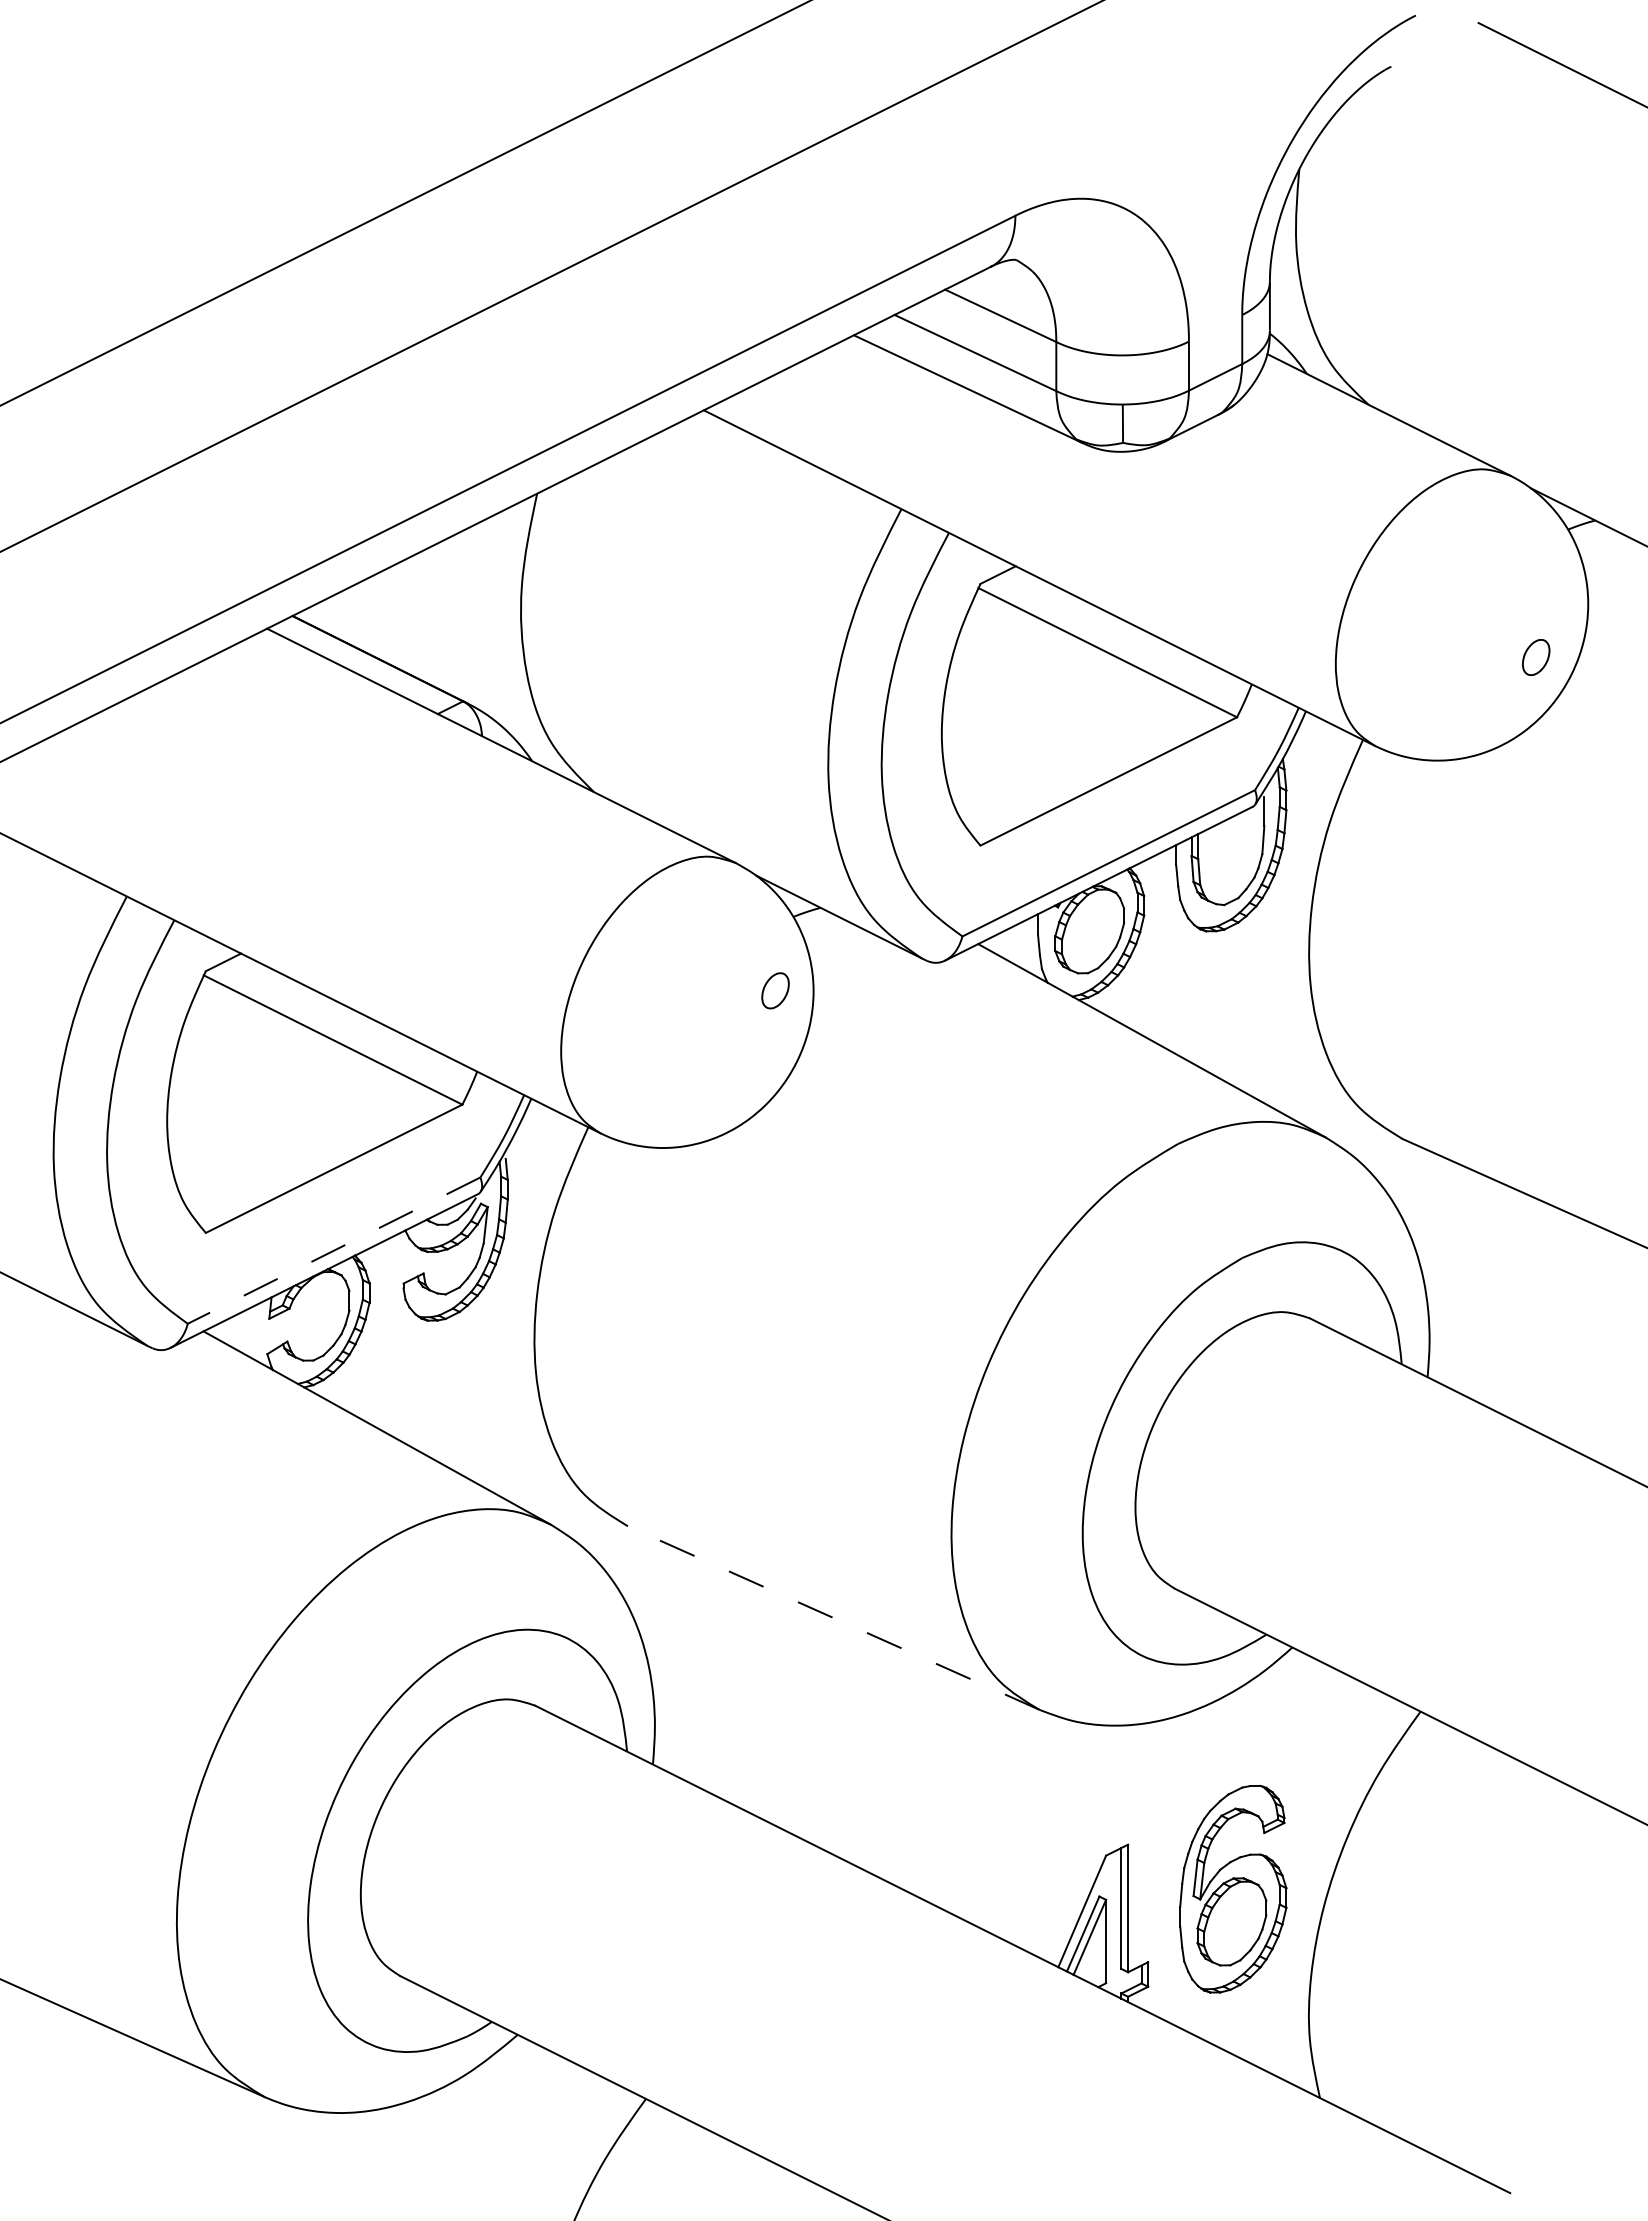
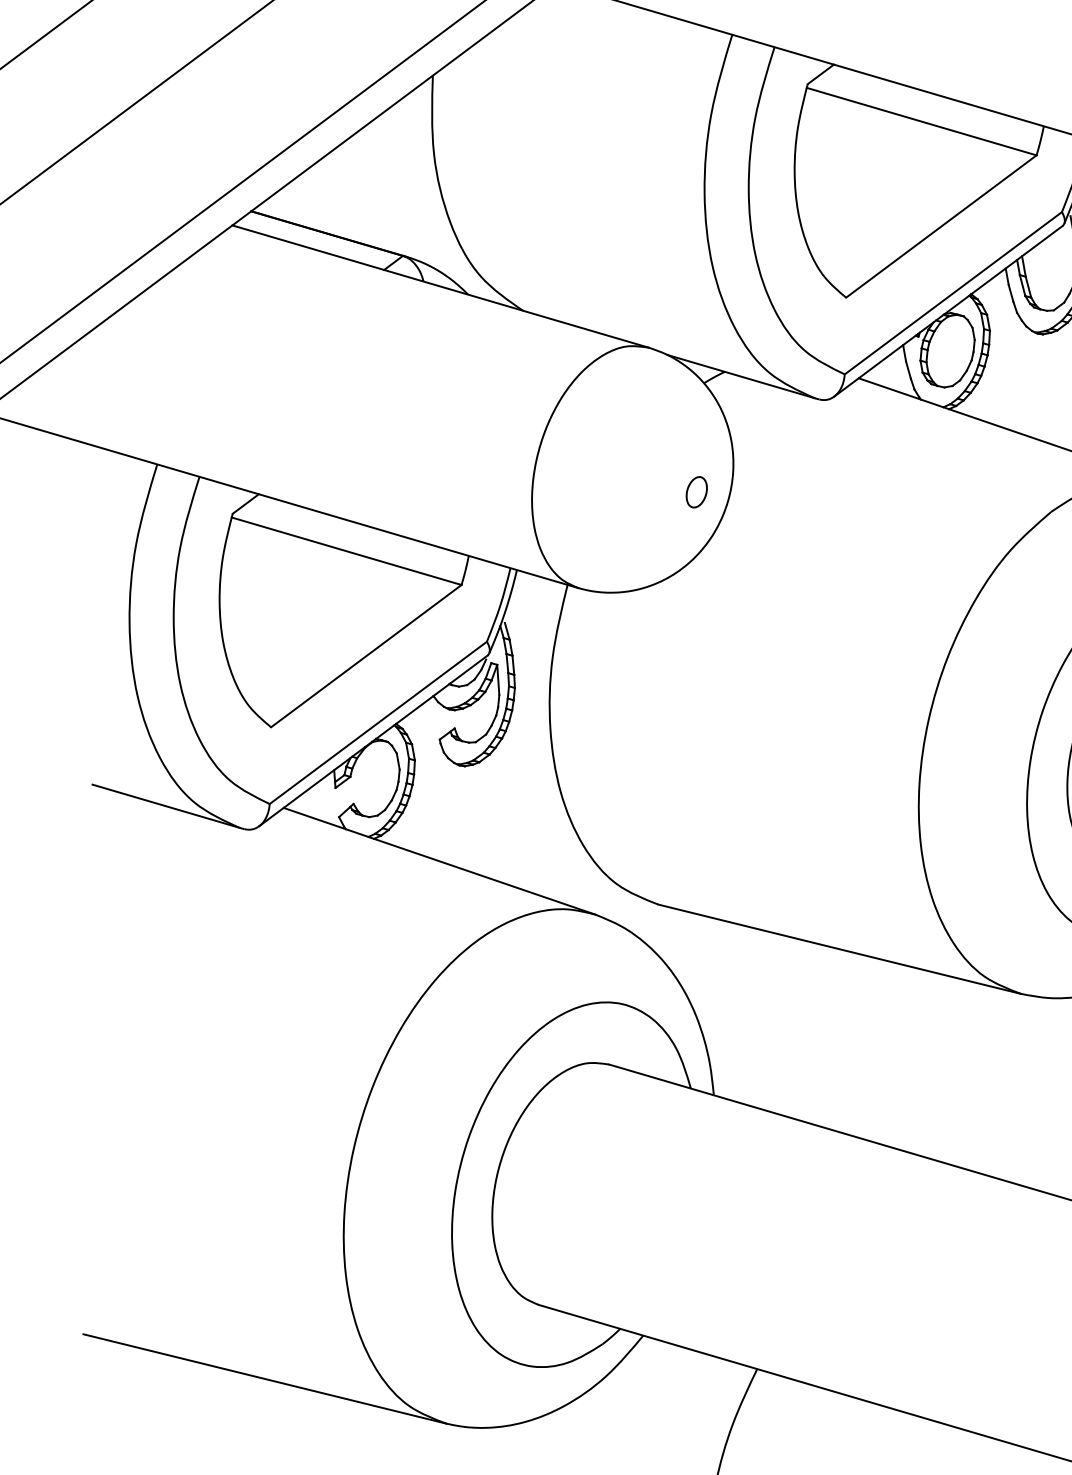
part: (775, 990) -> (696, 492), moved
line: (334, 1250) -> (378, 722), dashed -> solid
line: (833, 1617) -> (839, 948), dashed -> solid

